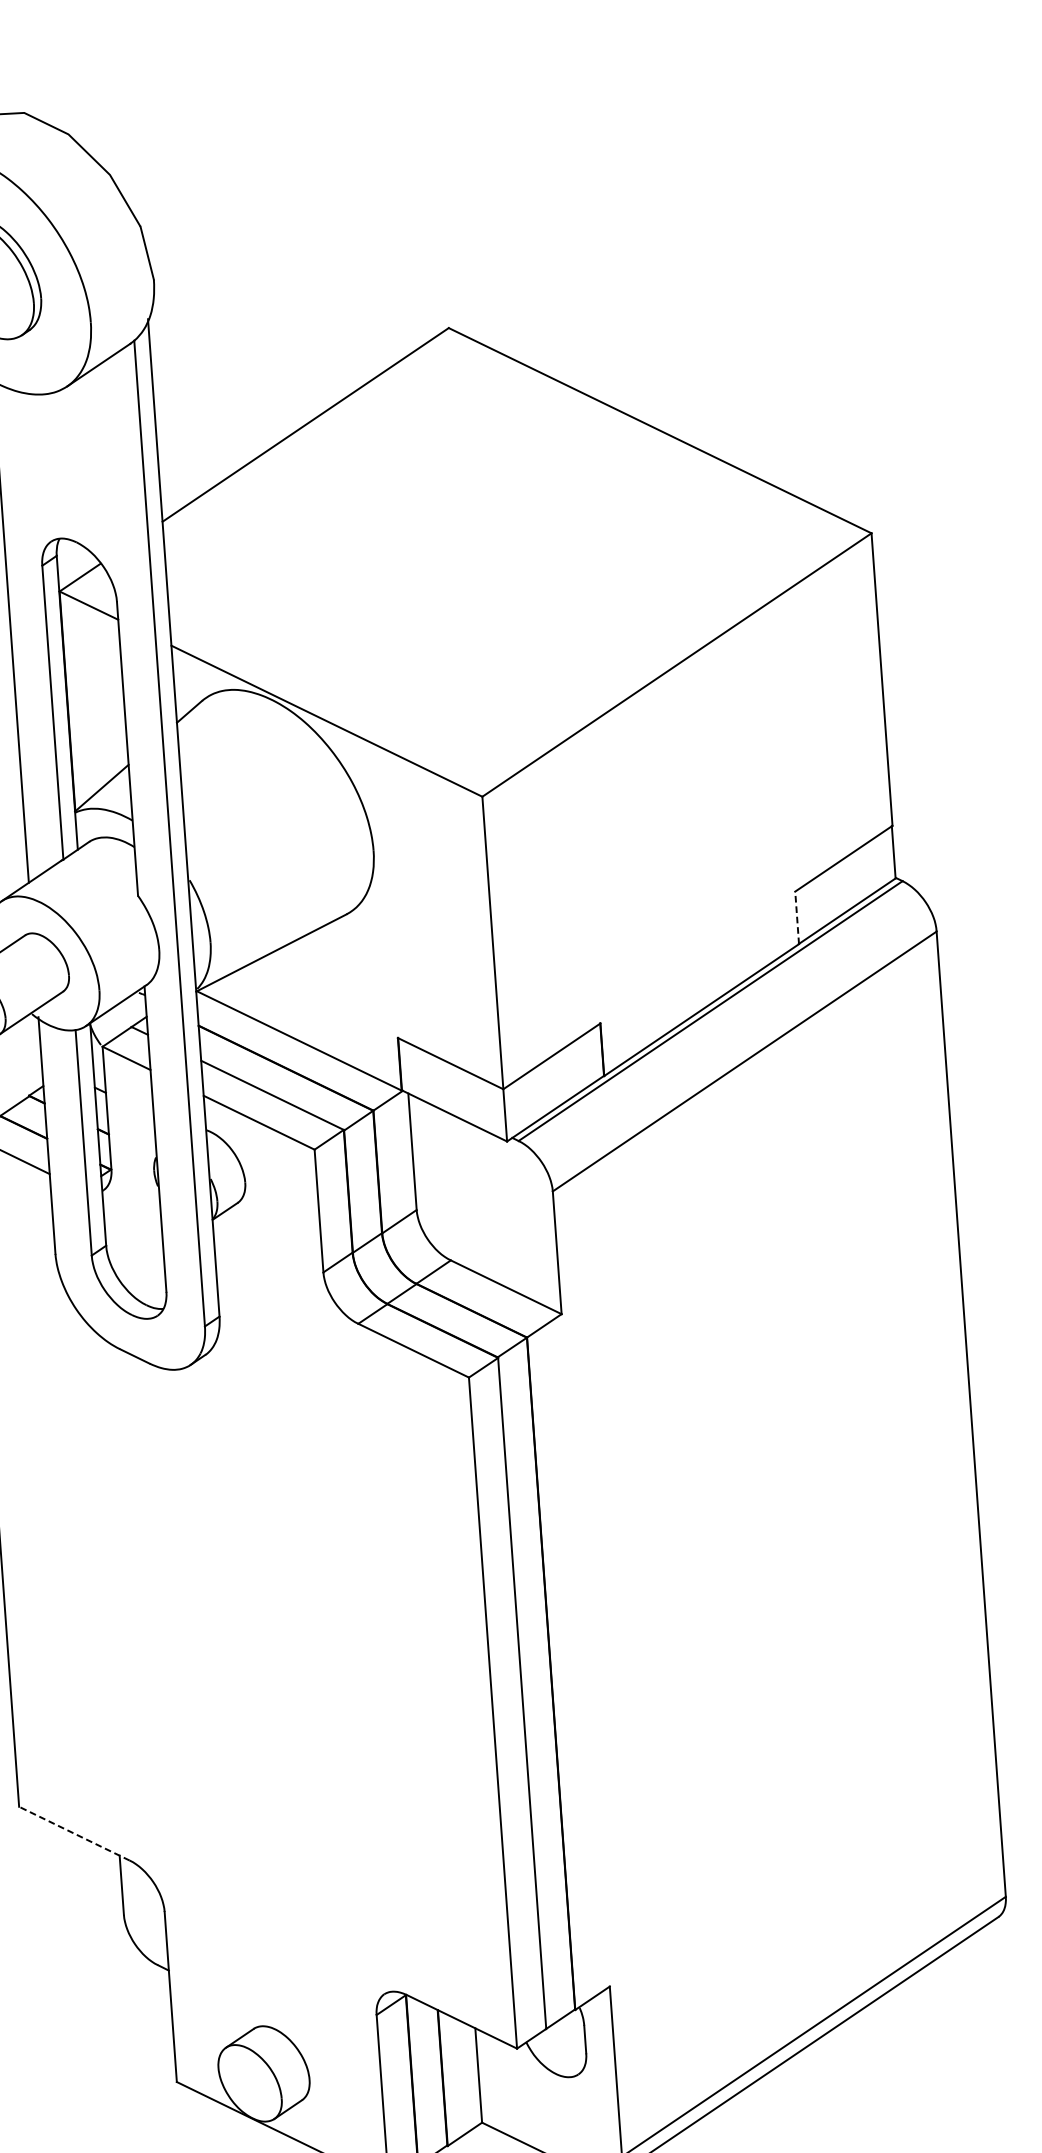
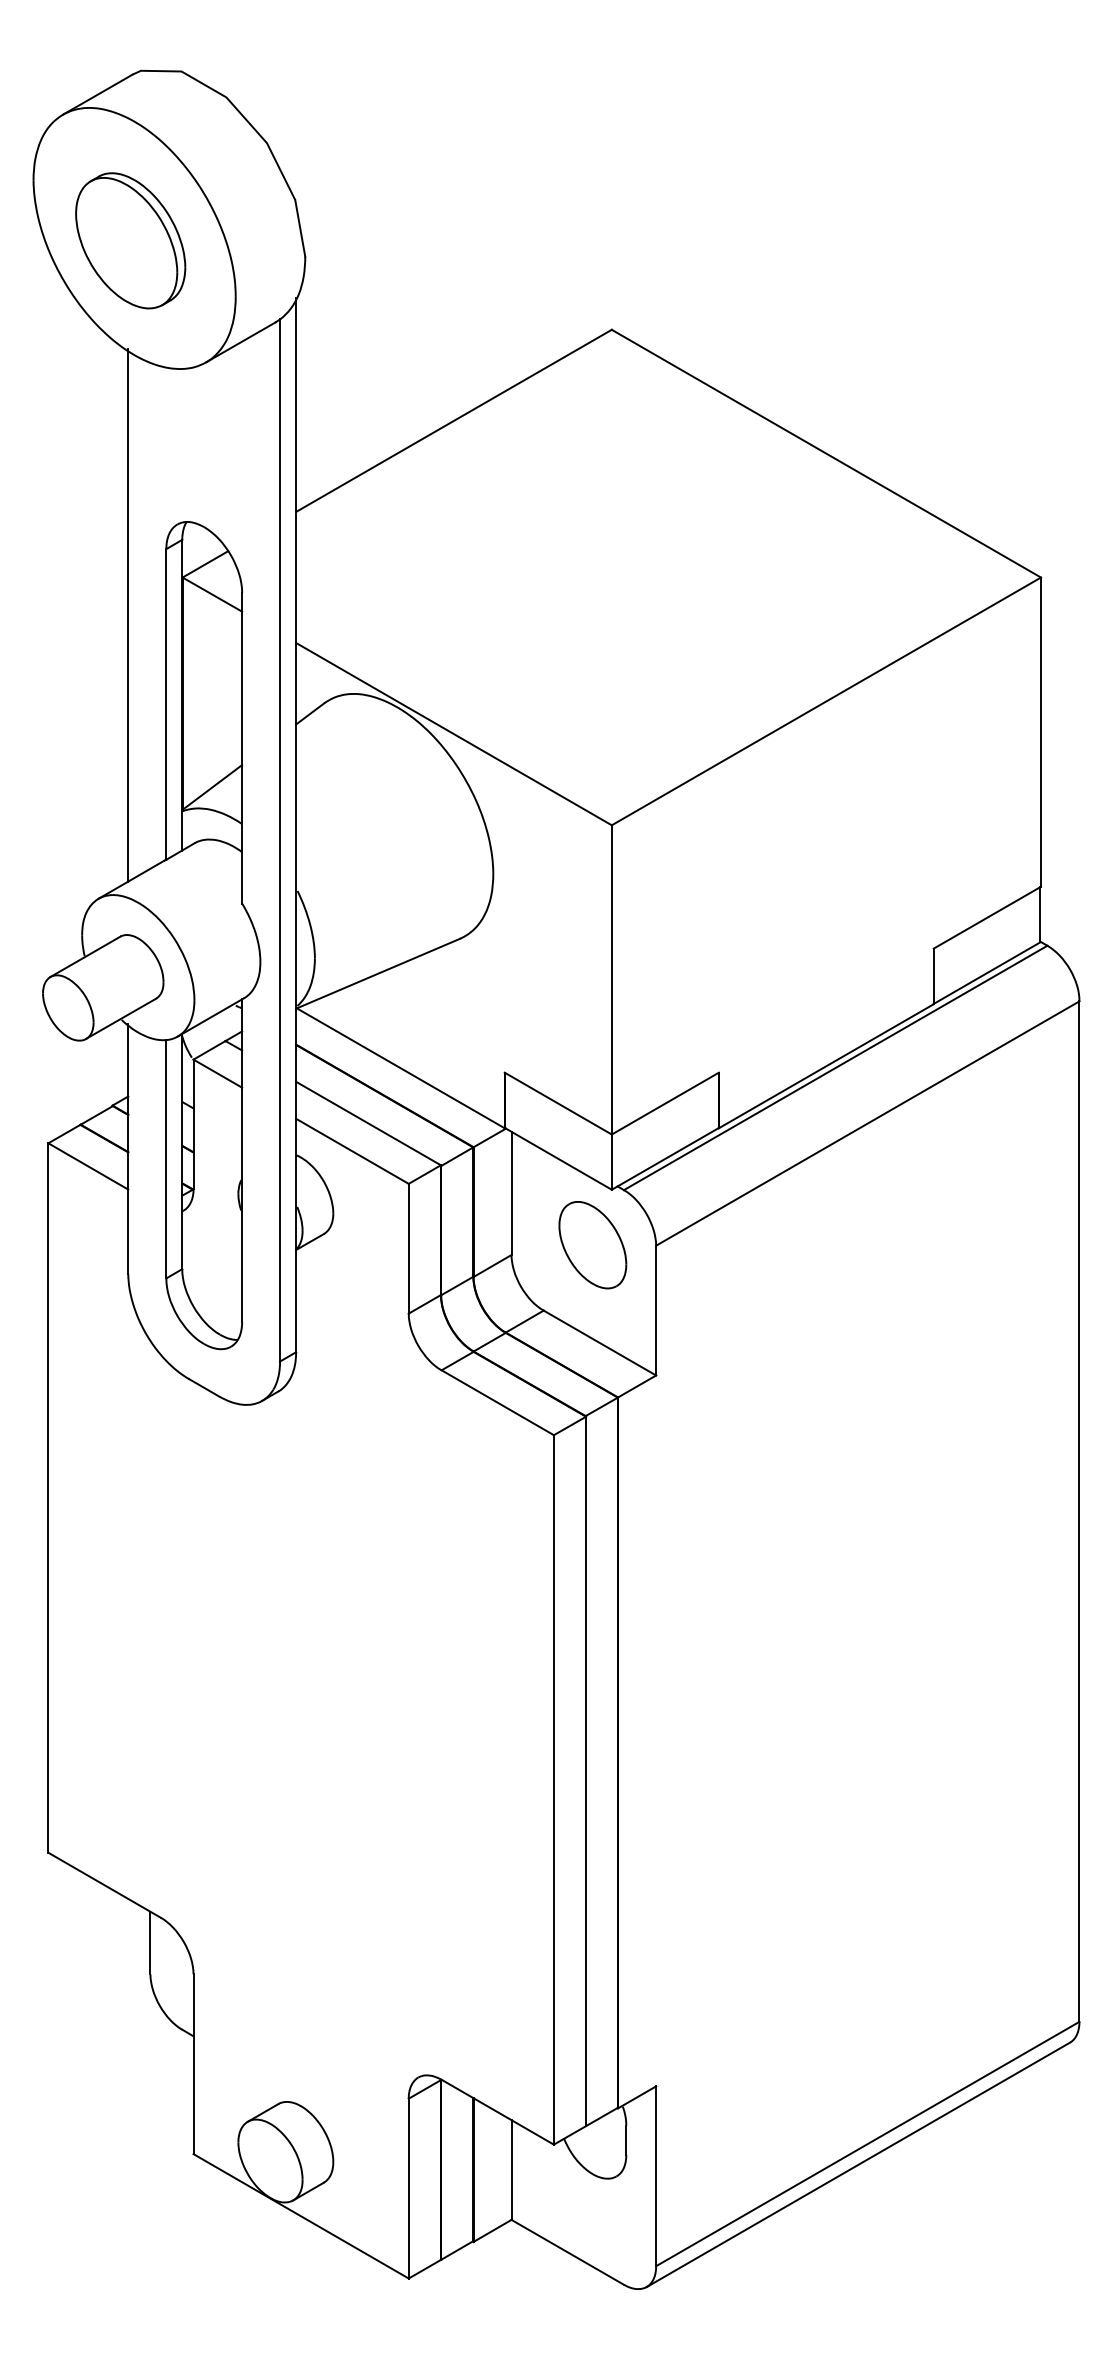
line: (796, 917) -> (933, 976), dashed -> solid
part: (492, 1195) -> (592, 1245), added
line: (74, 1833) -> (104, 1885), dashed -> solid

